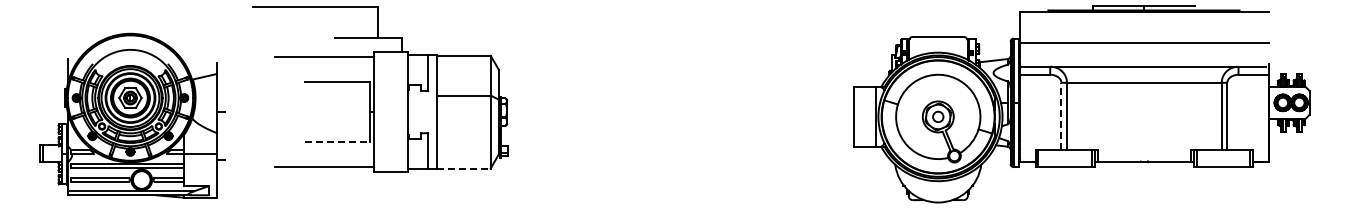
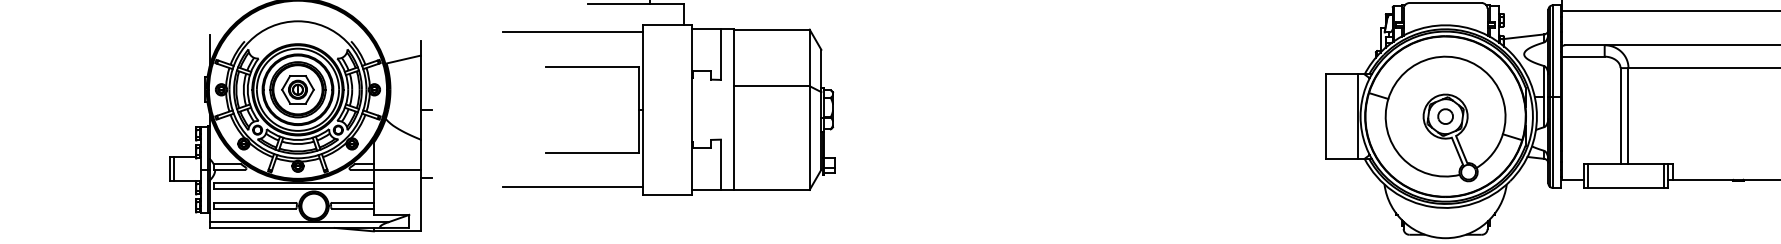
line: (1061, 116) -> (1620, 115), dashed -> solid
line: (337, 142) -> (592, 152), dashed -> solid
line: (464, 168) -> (772, 189), dashed -> solid

